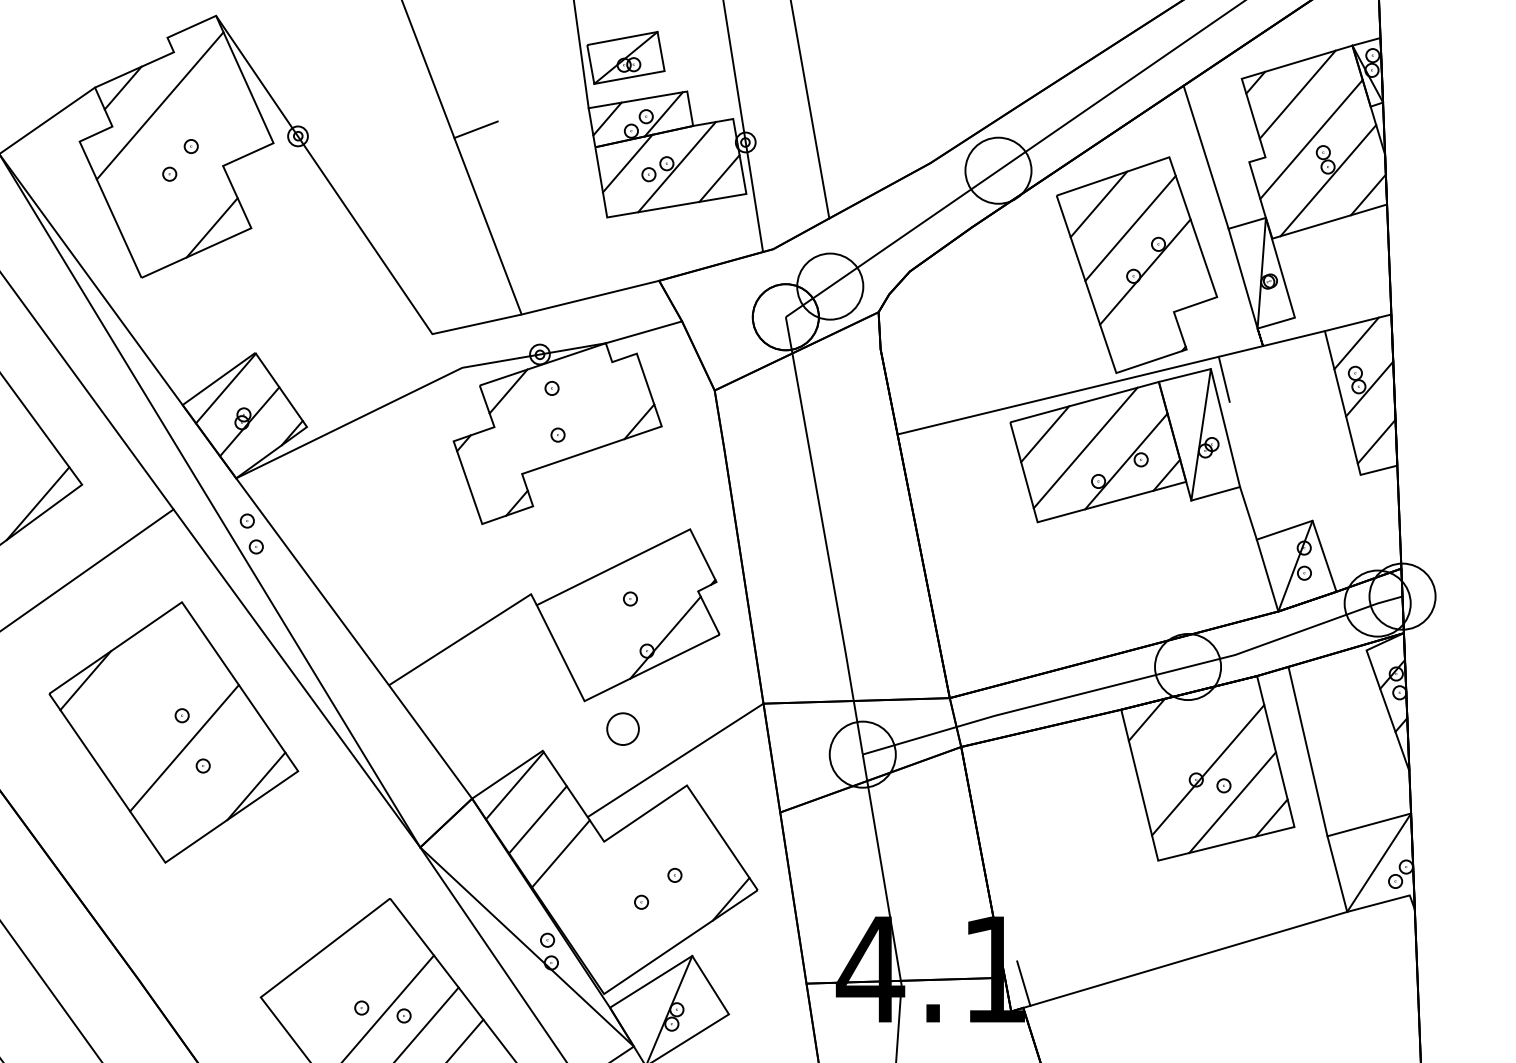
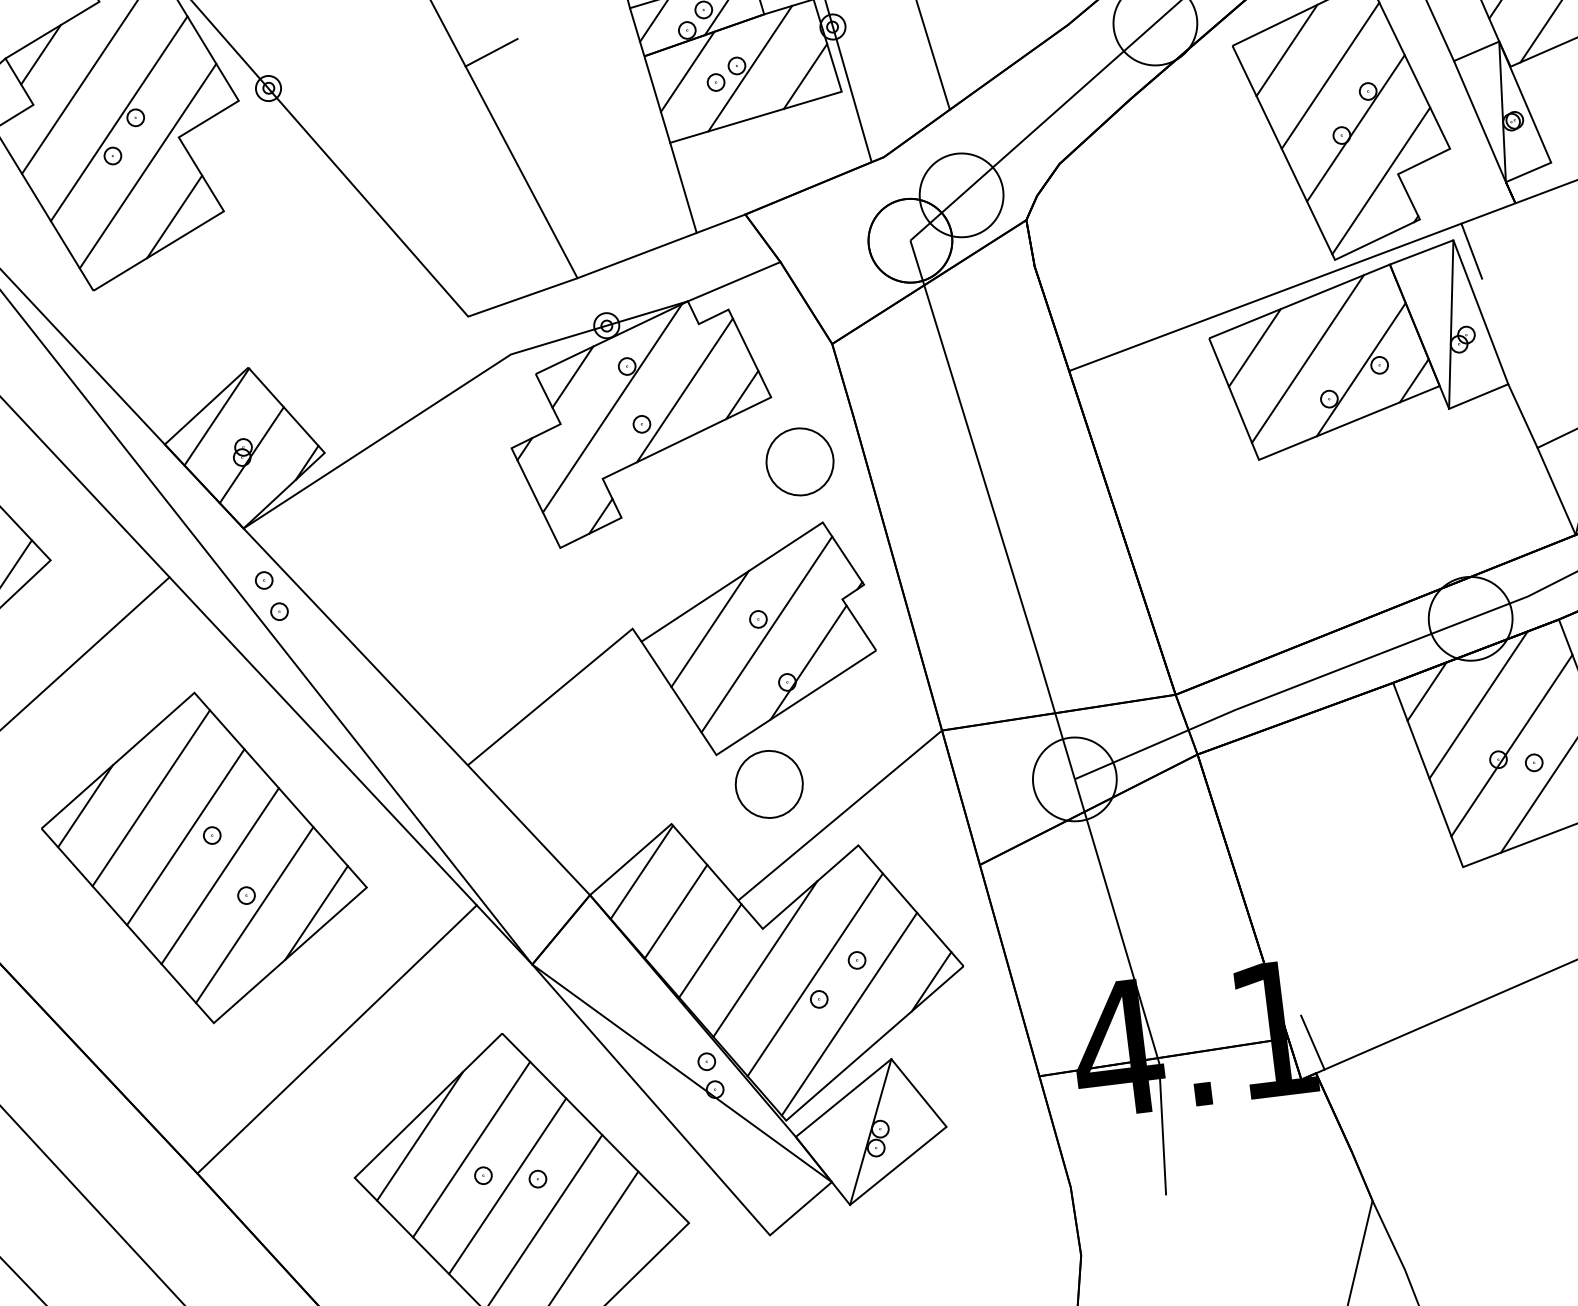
line: (177, 145) -> (118, 118), added
line: (196, 185) -> (148, 166), added
line: (613, 253) -> (683, 187), added
line: (1159, 315) -> (1380, 180), added
line: (594, 412) -> (684, 390), added
line: (536, 419) -> (612, 407), added
part: (677, 479) -> (799, 461), added
line: (591, 601) -> (709, 628), added
line: (635, 611) -> (766, 634), added
line: (137, 680) -> (150, 798), added
line: (160, 714) -> (184, 837), added
part: (622, 728) -> (768, 783), size x1.67
line: (1185, 735) -> (1478, 705), added
line: (207, 781) -> (254, 914), added
line: (603, 865) -> (765, 958), added
line: (640, 882) -> (814, 974), added
line: (260, 886) -> (337, 1038), added
line: (663, 916) -> (849, 1013), added
line: (315, 970) -> (419, 1135), added
line: (354, 986) -> (470, 1149), added

